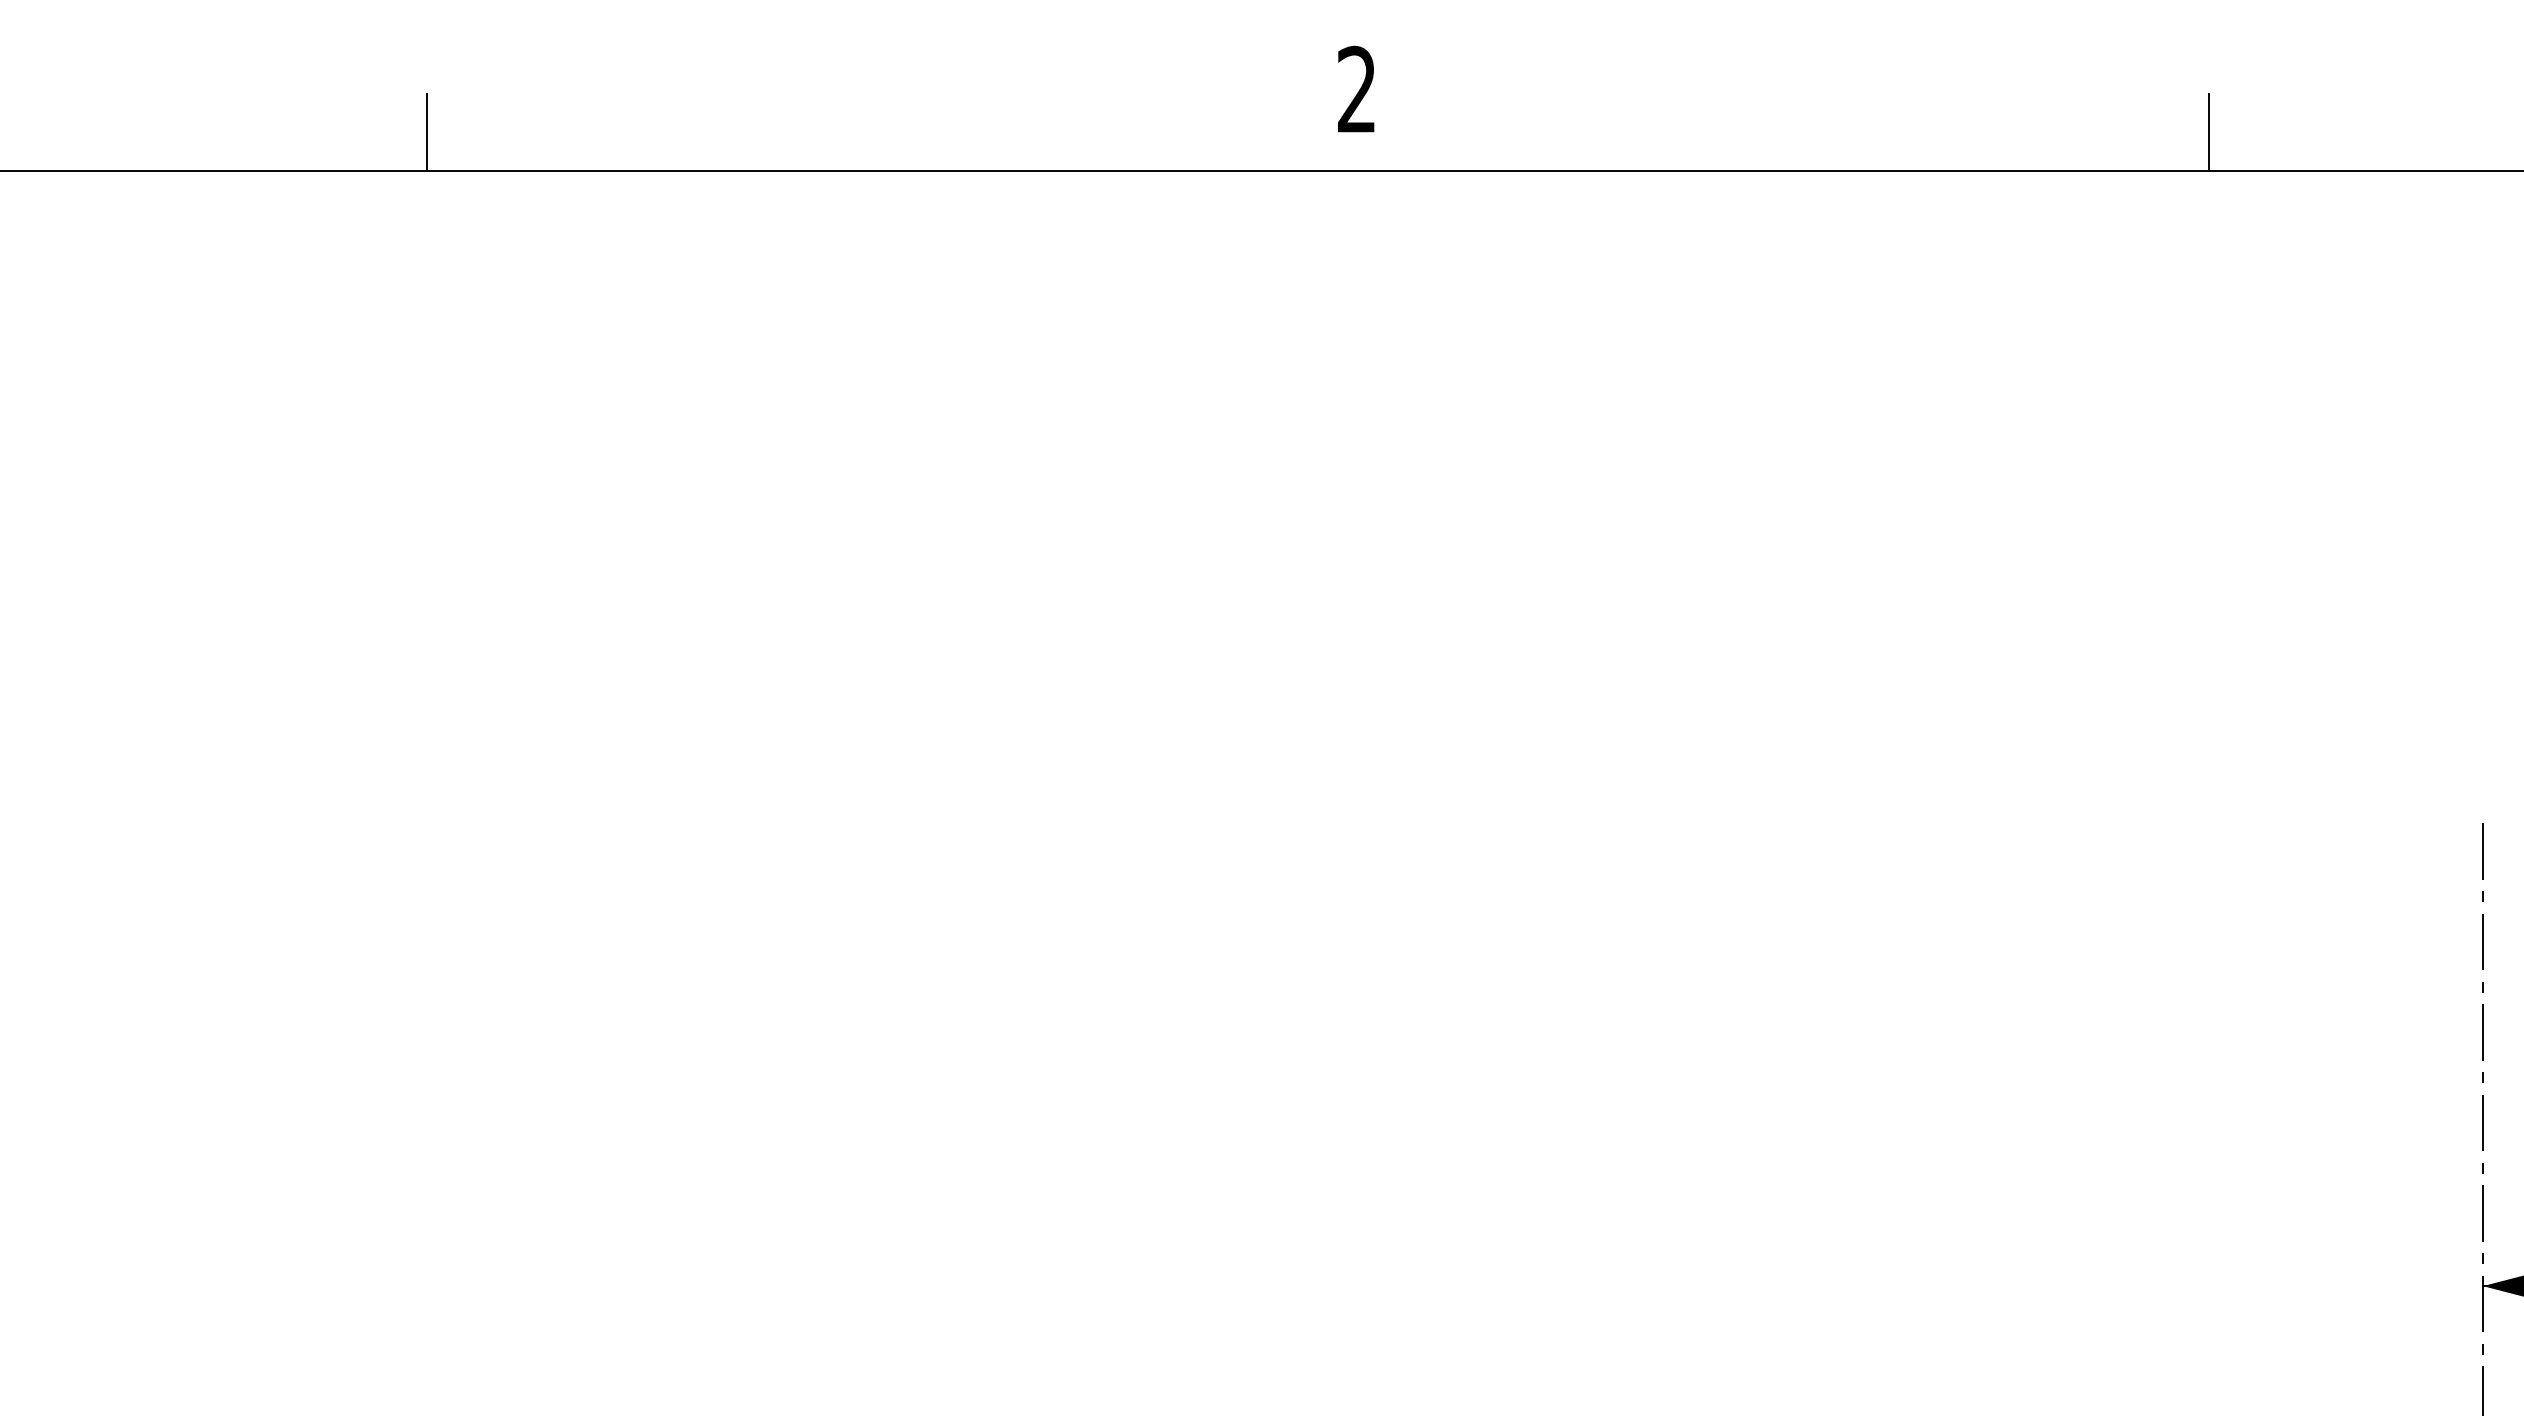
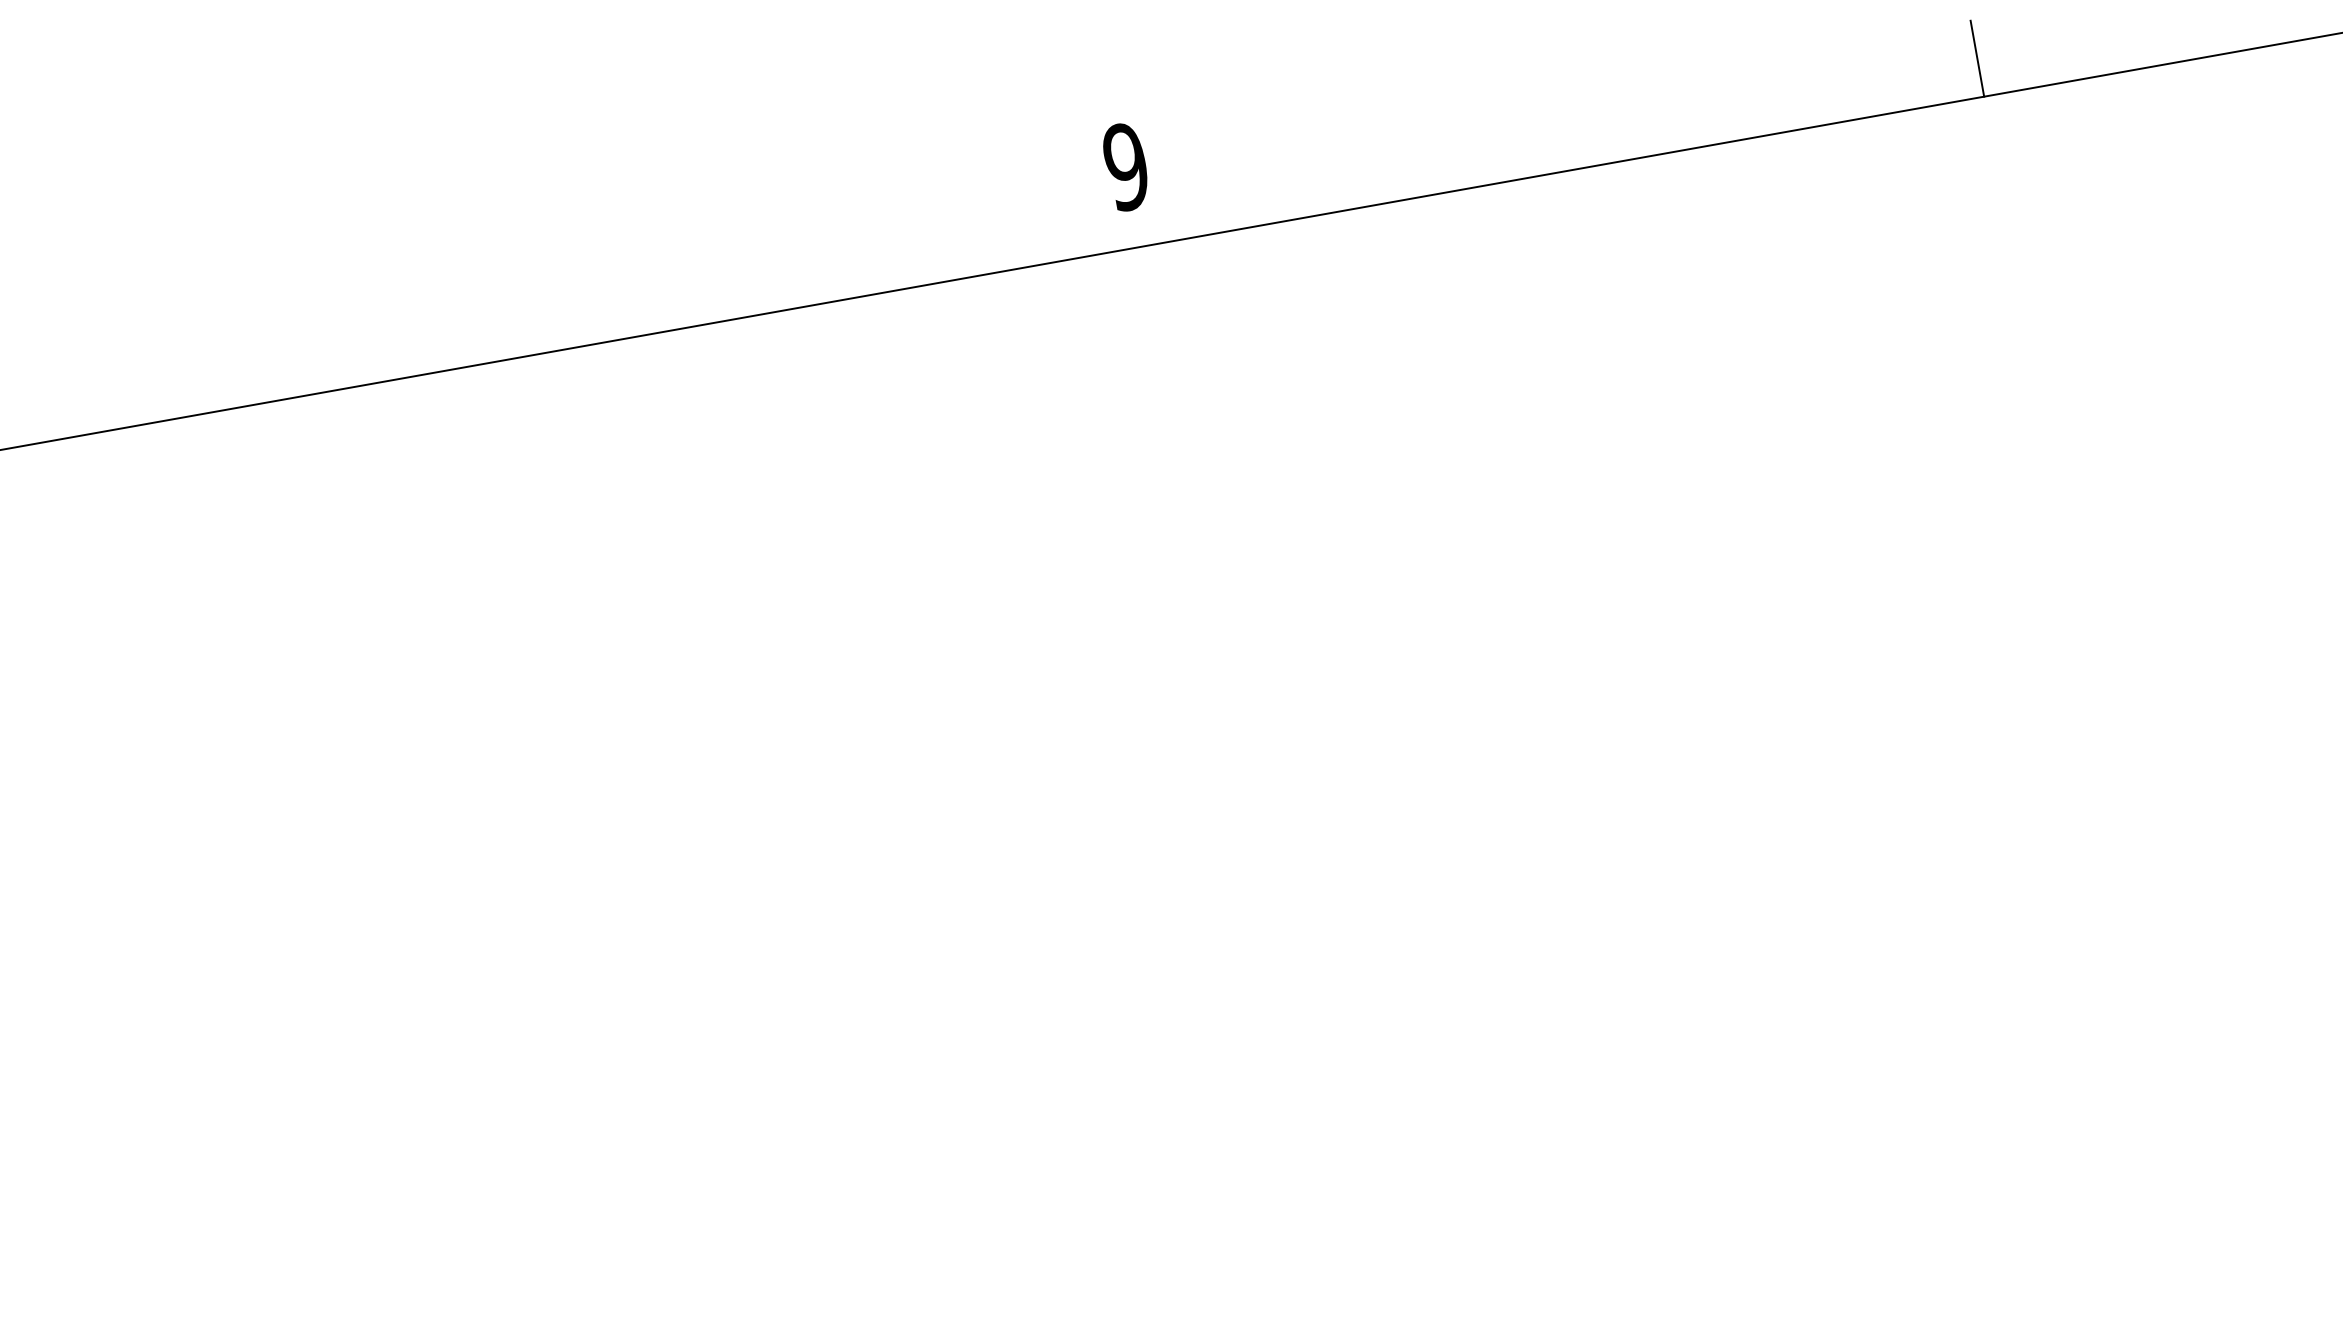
text: (1356, 89) -> (1125, 166), 2 -> 9
line: (427, 131) -> (213, 372), removed

